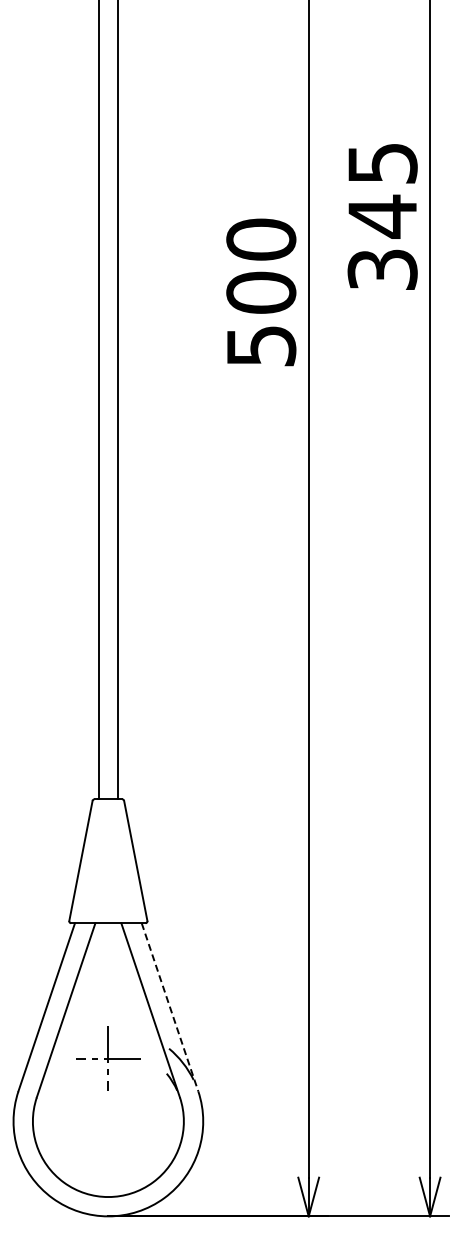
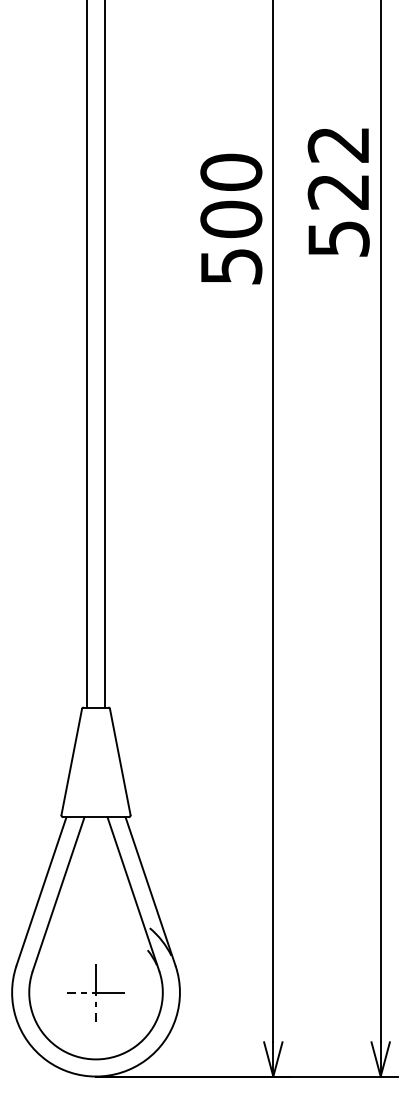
text: (382, 216) -> (338, 191), 345 -> 522
text: (261, 292) -> (231, 219), moved
line: (170, 1007) -> (151, 891), dashed -> solid
part: (108, 1058) -> (96, 992), moved

